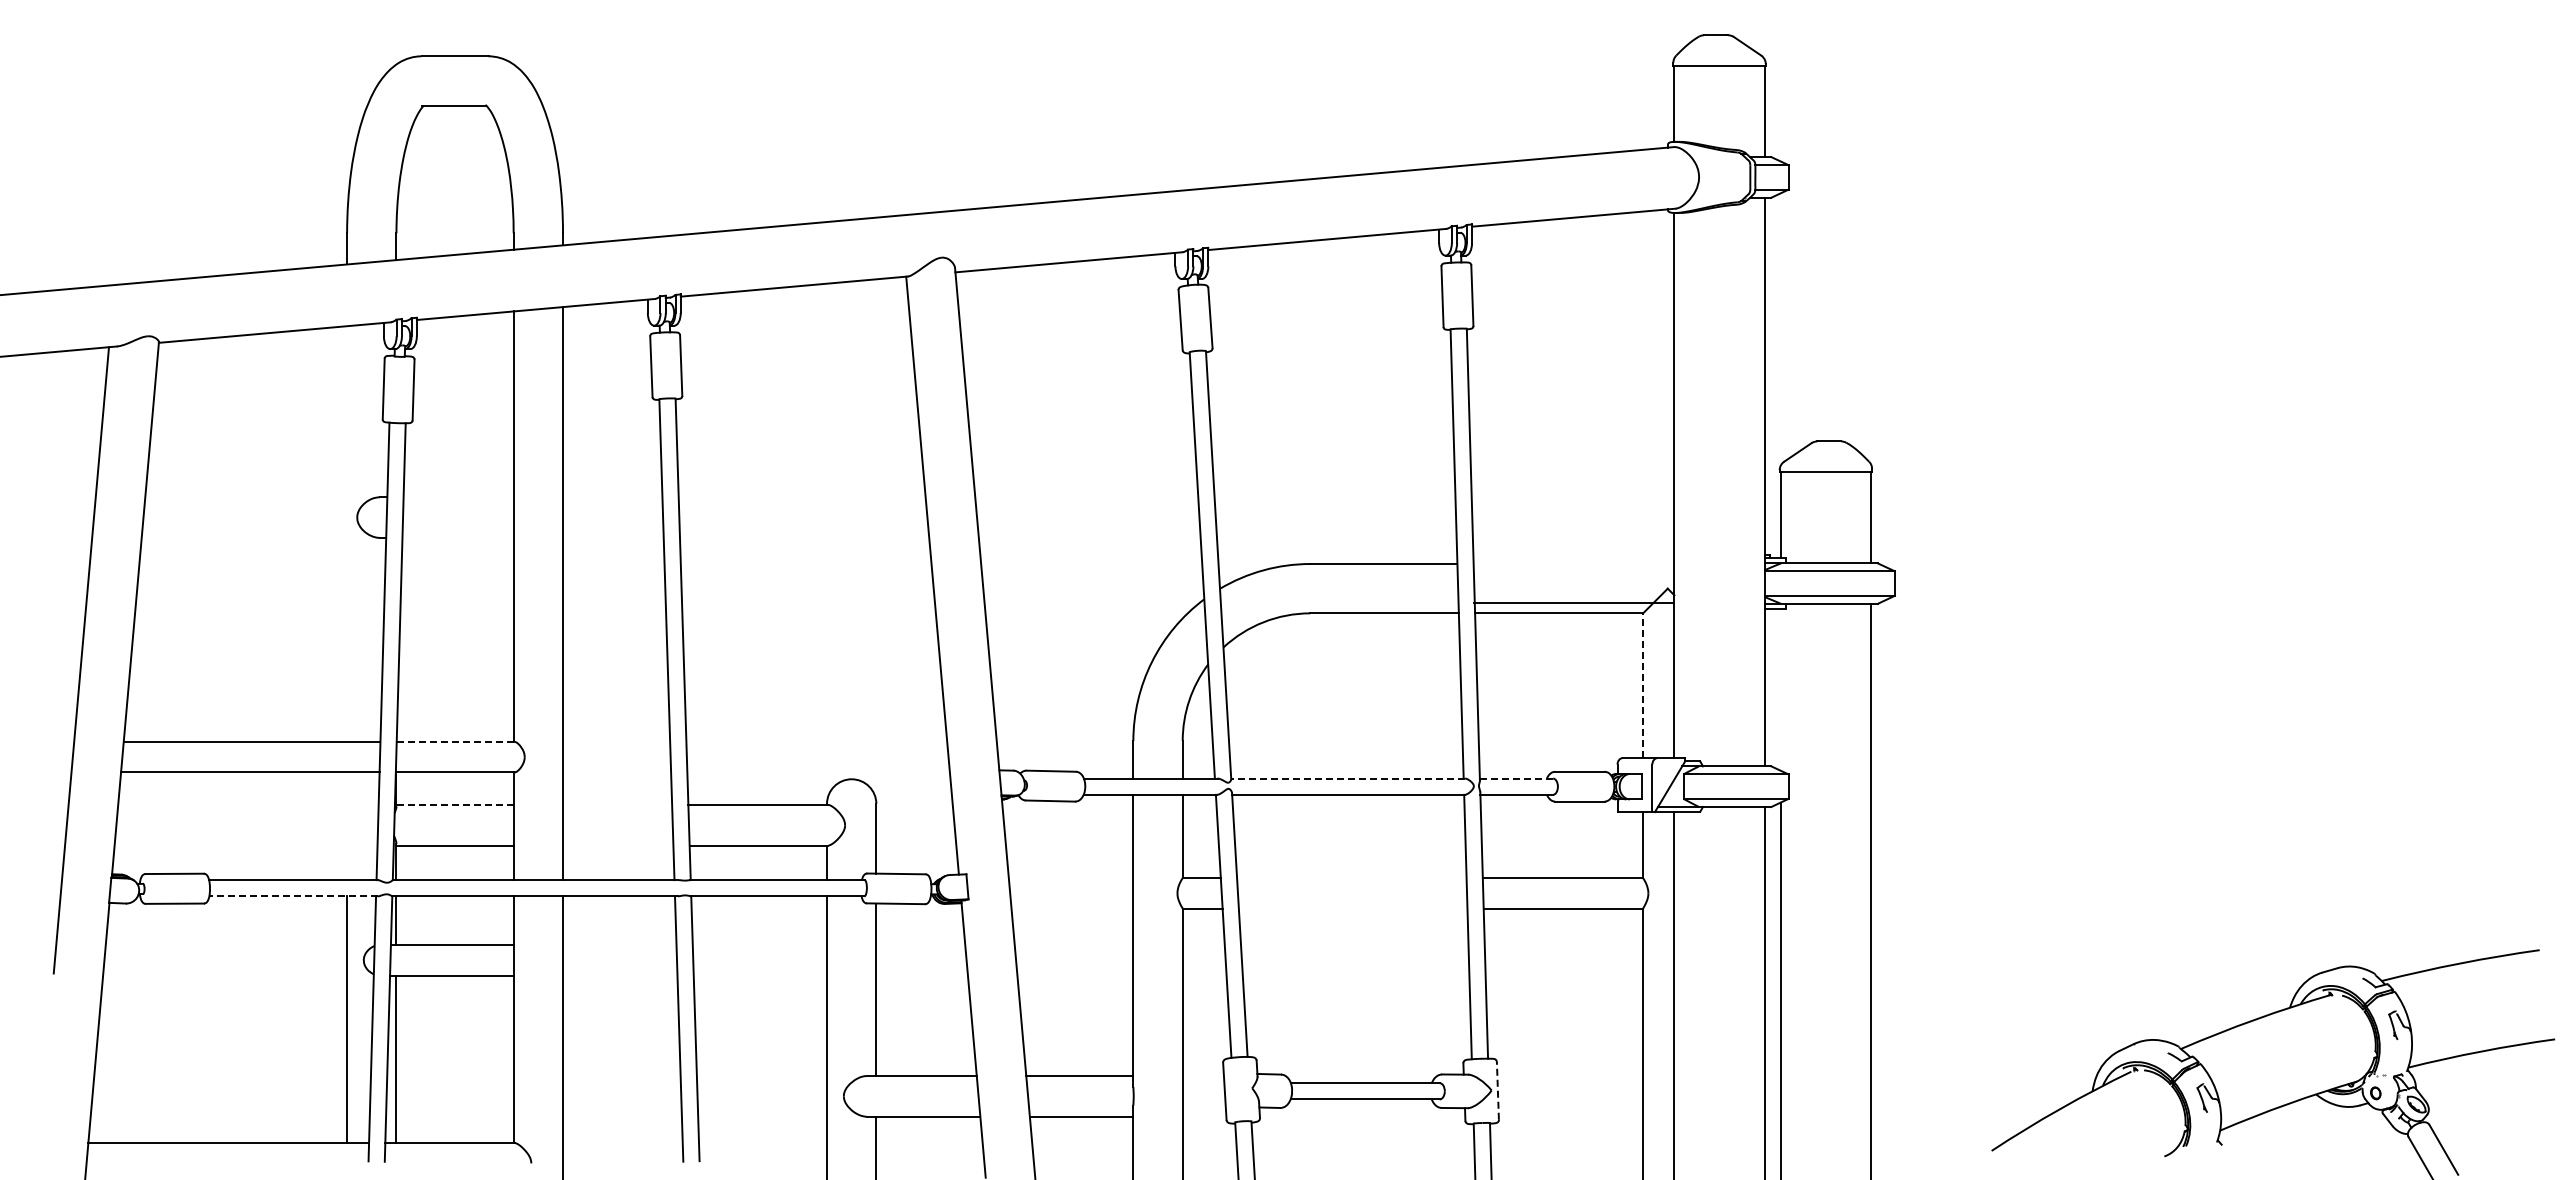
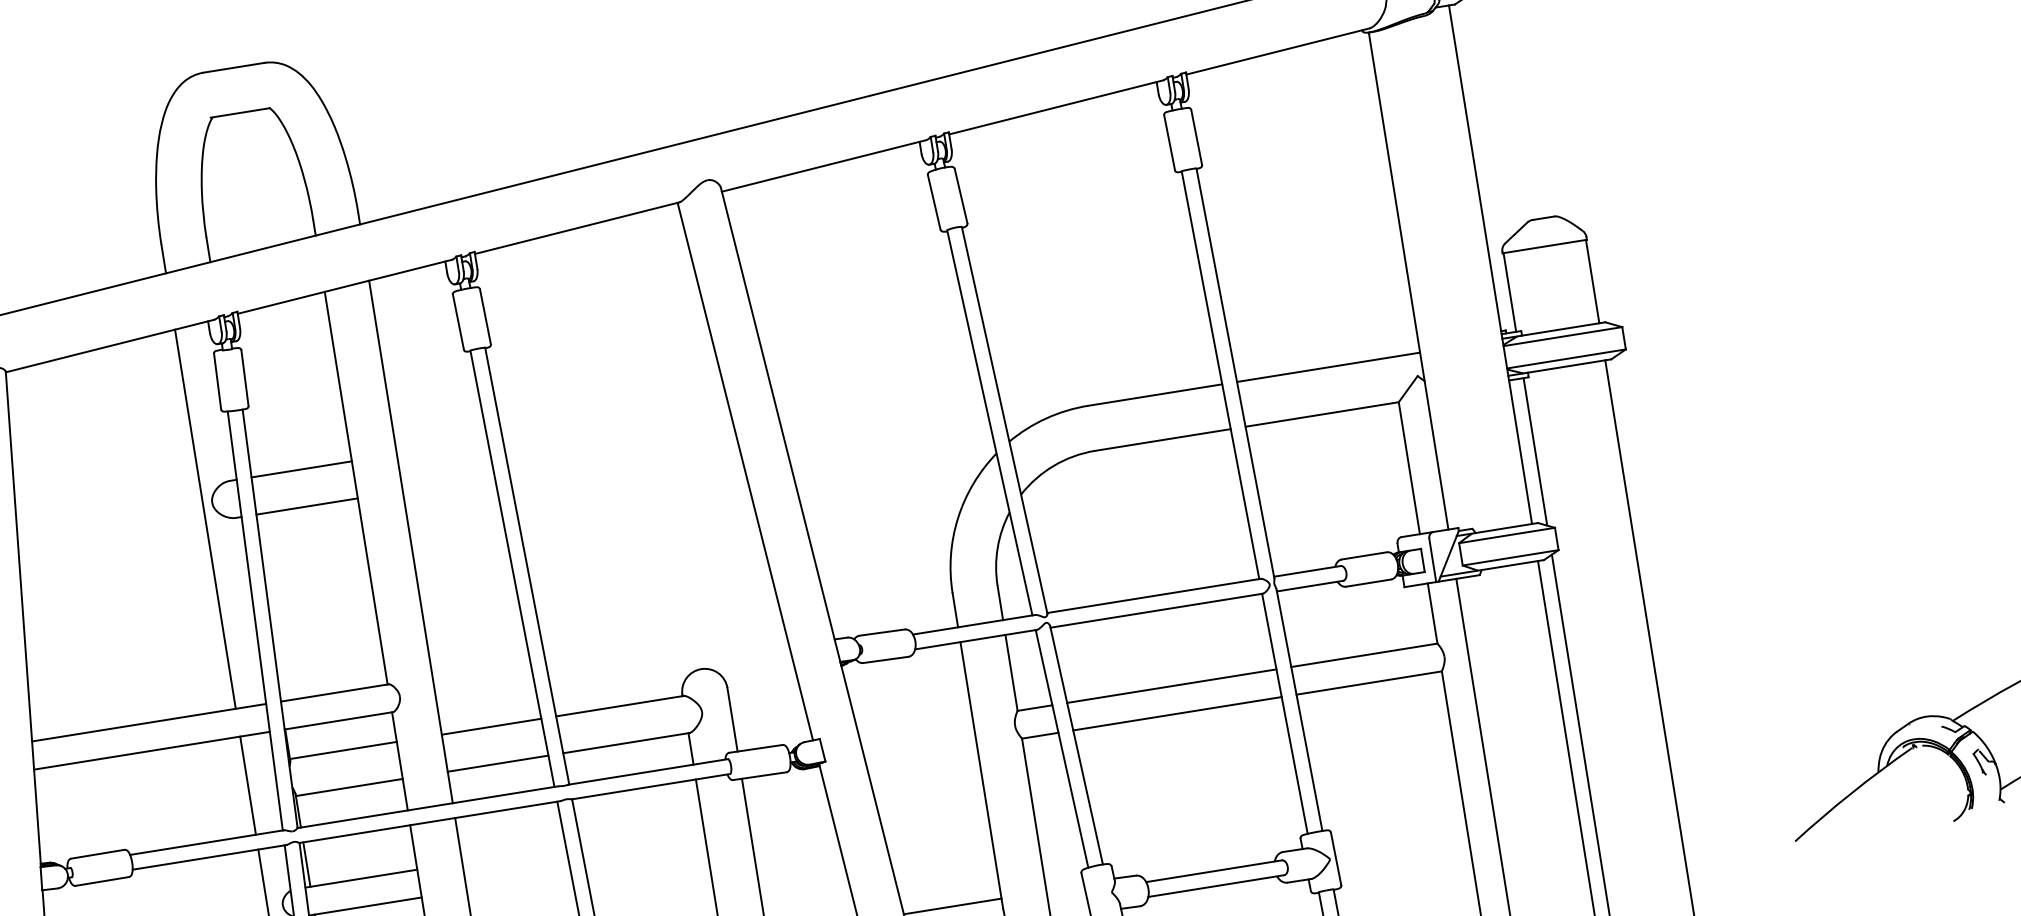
line: (458, 497) -> (301, 469), added
line: (347, 534) -> (205, 519), added
line: (457, 537) -> (306, 506), added
line: (1573, 603) -> (1328, 367), moved
line: (1643, 685) -> (1409, 467), dashed -> solid
line: (1780, 689) -> (1535, 451), added
line: (456, 742) -> (335, 693), dashed -> solid
line: (1348, 778) -> (1154, 595), dashed -> solid
line: (1516, 778) -> (1307, 571), dashed -> solid
line: (455, 804) -> (343, 749), dashed -> solid
line: (617, 804) -> (491, 726), added
line: (347, 826) -> (248, 785), added
line: (618, 845) -> (498, 763), added
line: (1351, 878) -> (1171, 686), added
line: (293, 896) -> (209, 857), dashed -> solid
line: (1352, 908) -> (1176, 713), added
line: (1497, 1090) -> (1335, 858), dashed -> solid

